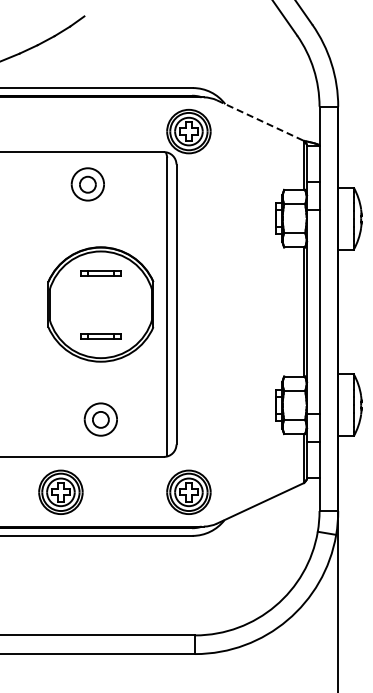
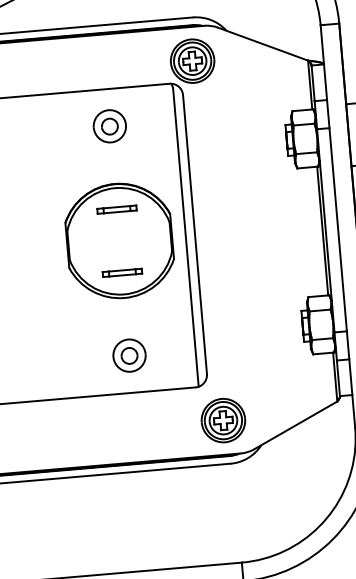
line: (260, 120) -> (262, 44), dashed -> solid
part: (87, 184) -> (109, 126), moved
part: (60, 491) -> (95, 430), removed

